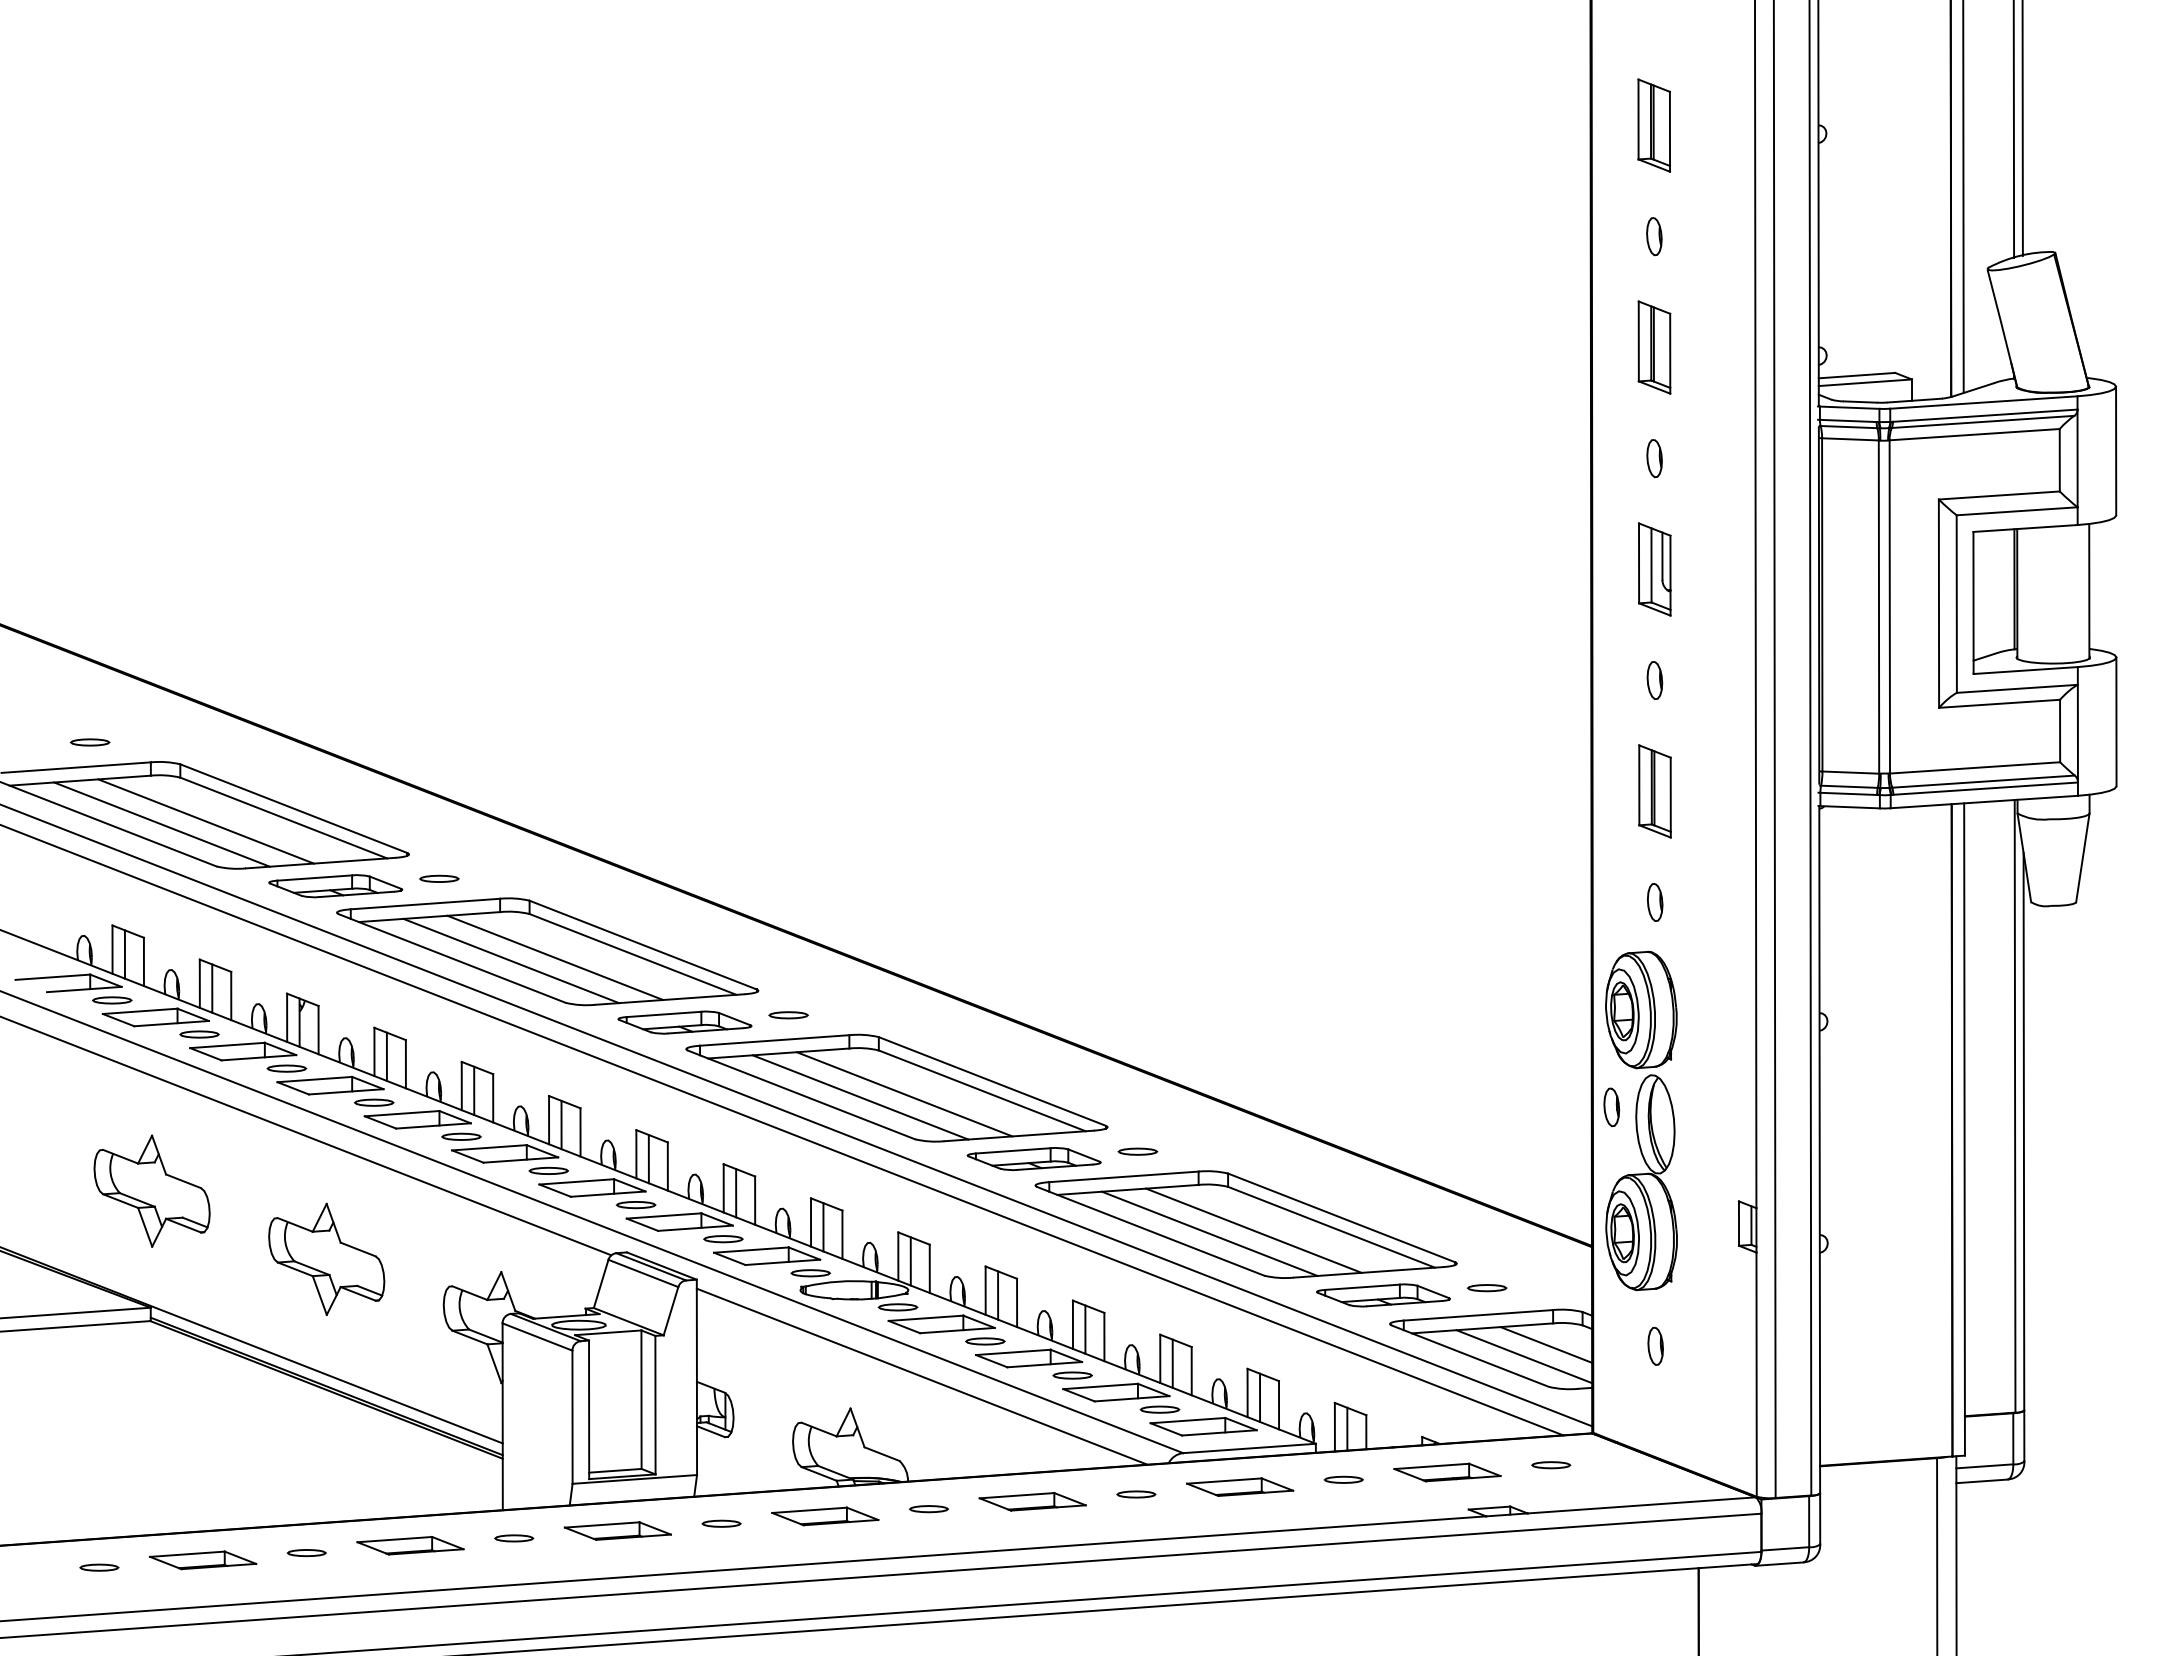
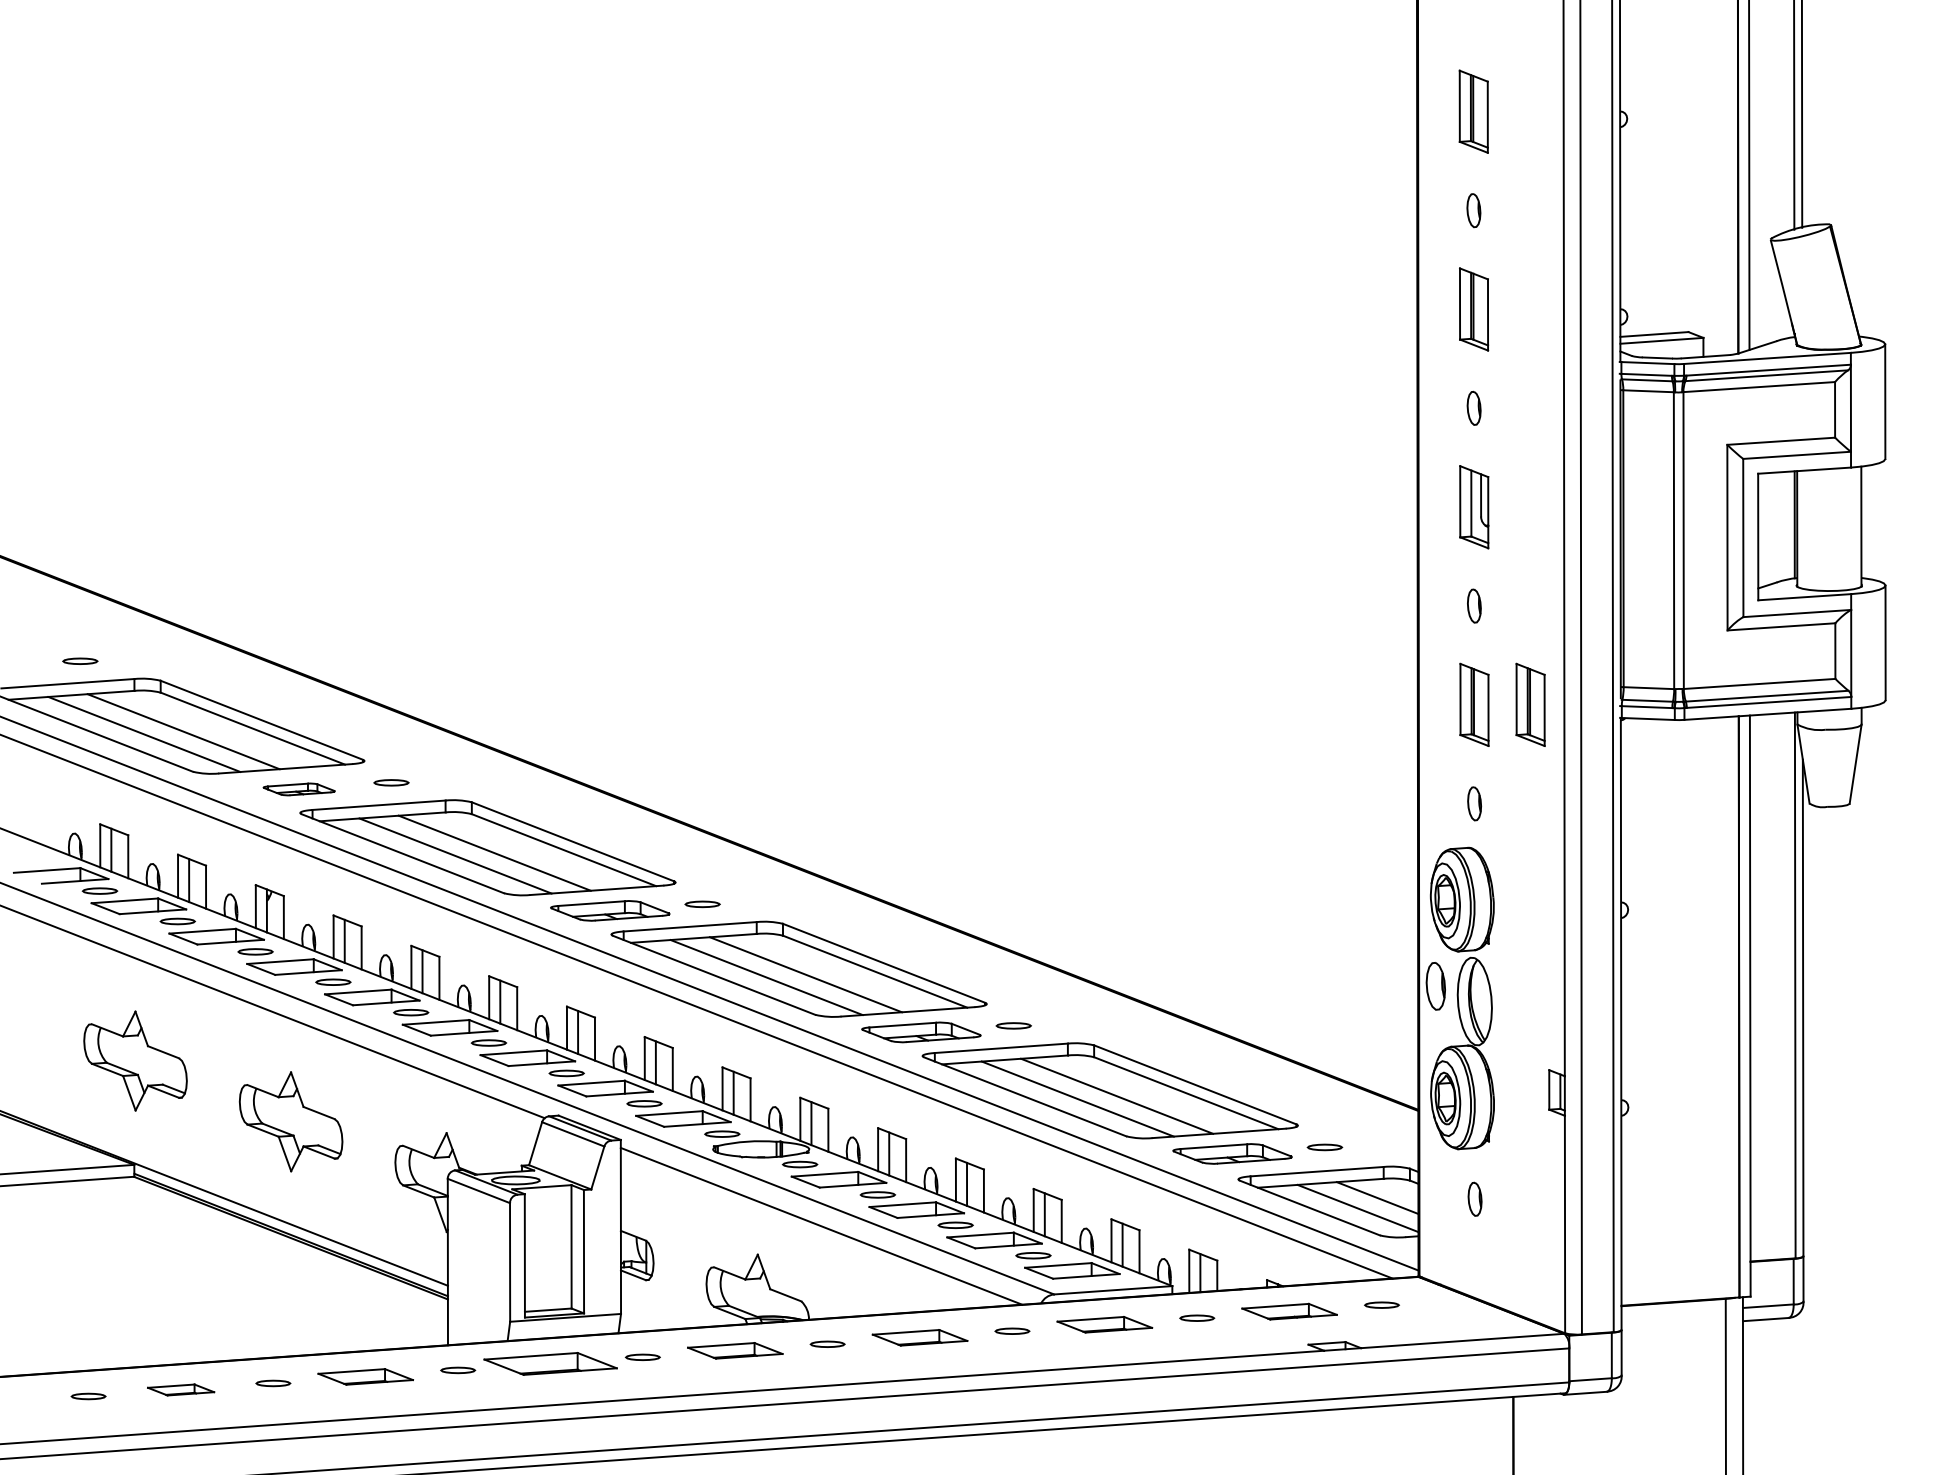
part: (1717, 791) -> (1530, 704), added
part: (335, 886) -> (298, 789), size x0.6
part: (1611, 1107) -> (1435, 986), size x1.4
part: (617, 1530) -> (550, 1363), size x1.4
part: (203, 1560) -> (181, 1390), size x0.7

